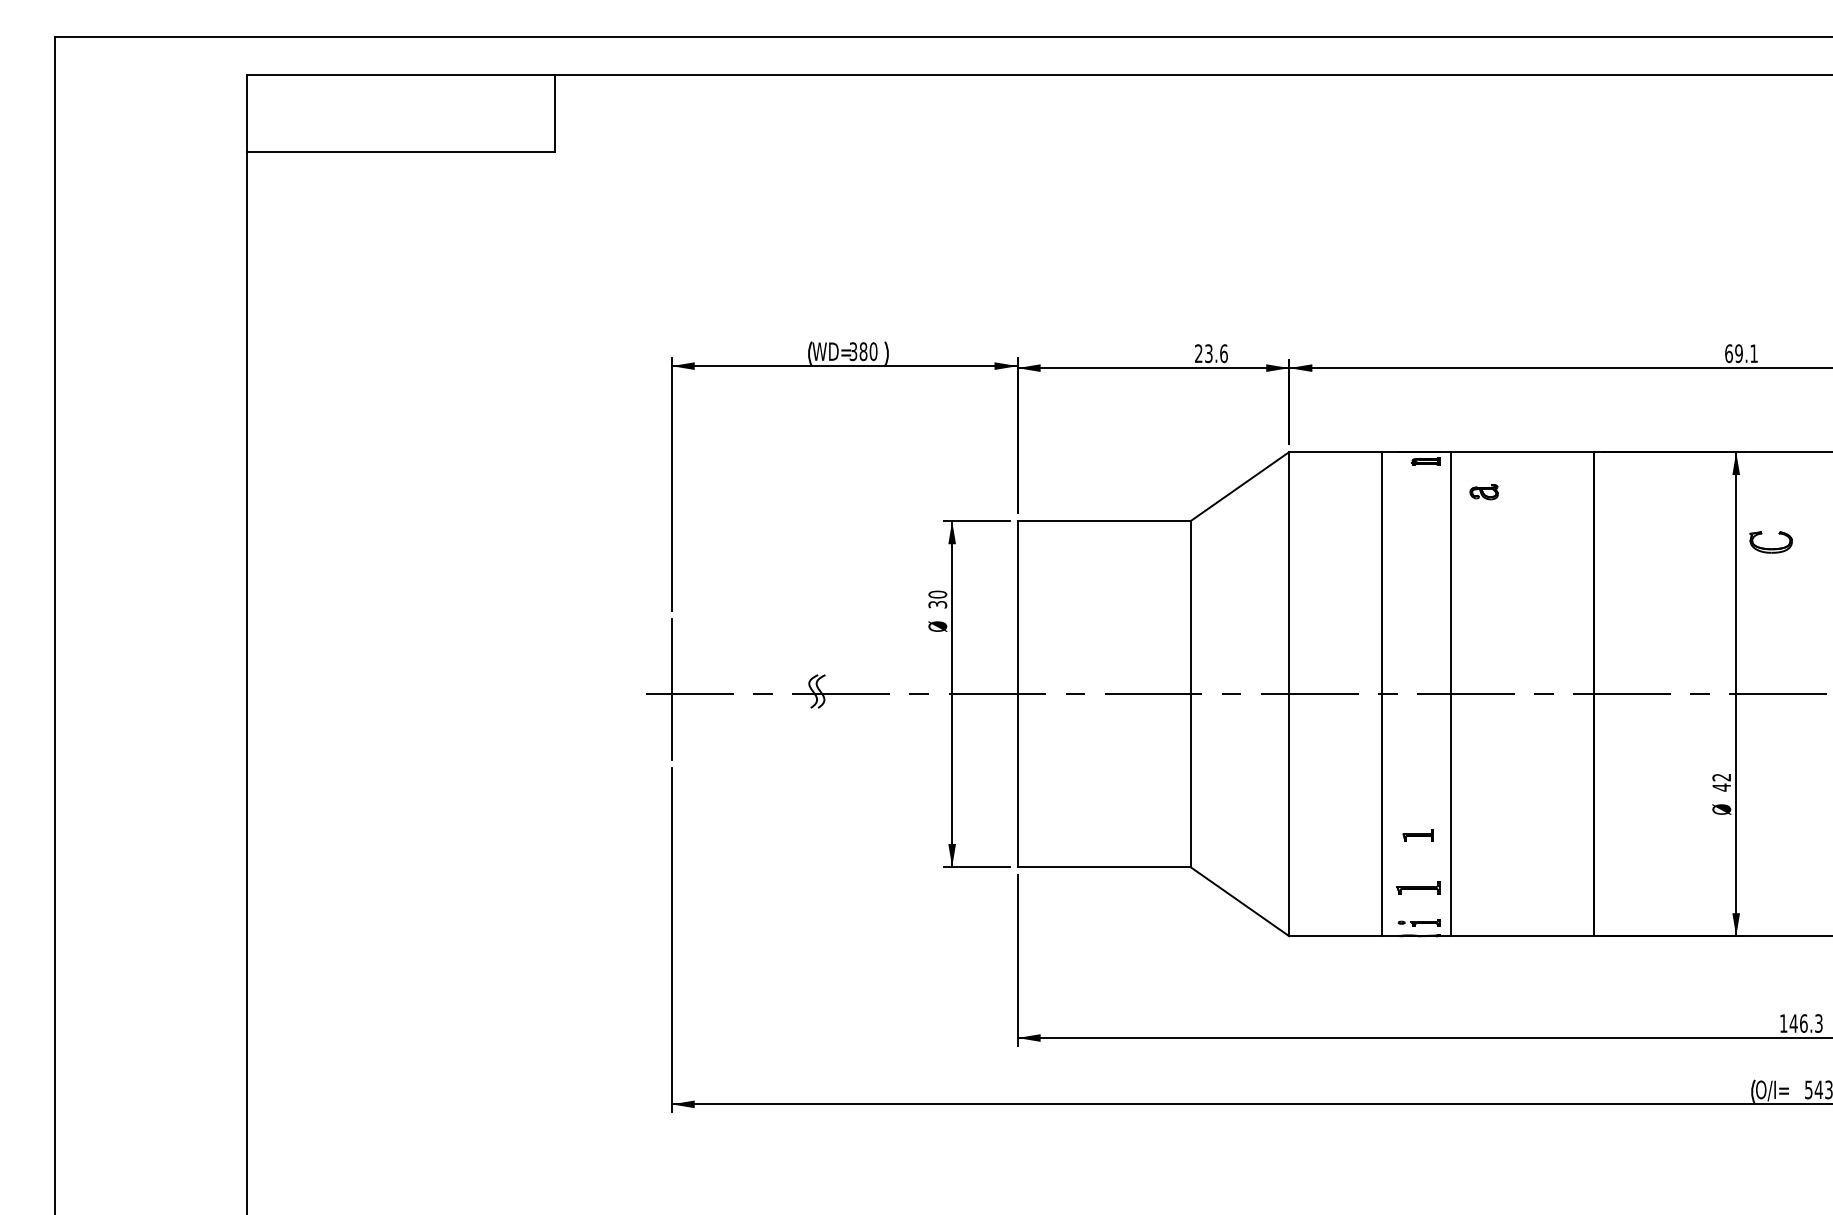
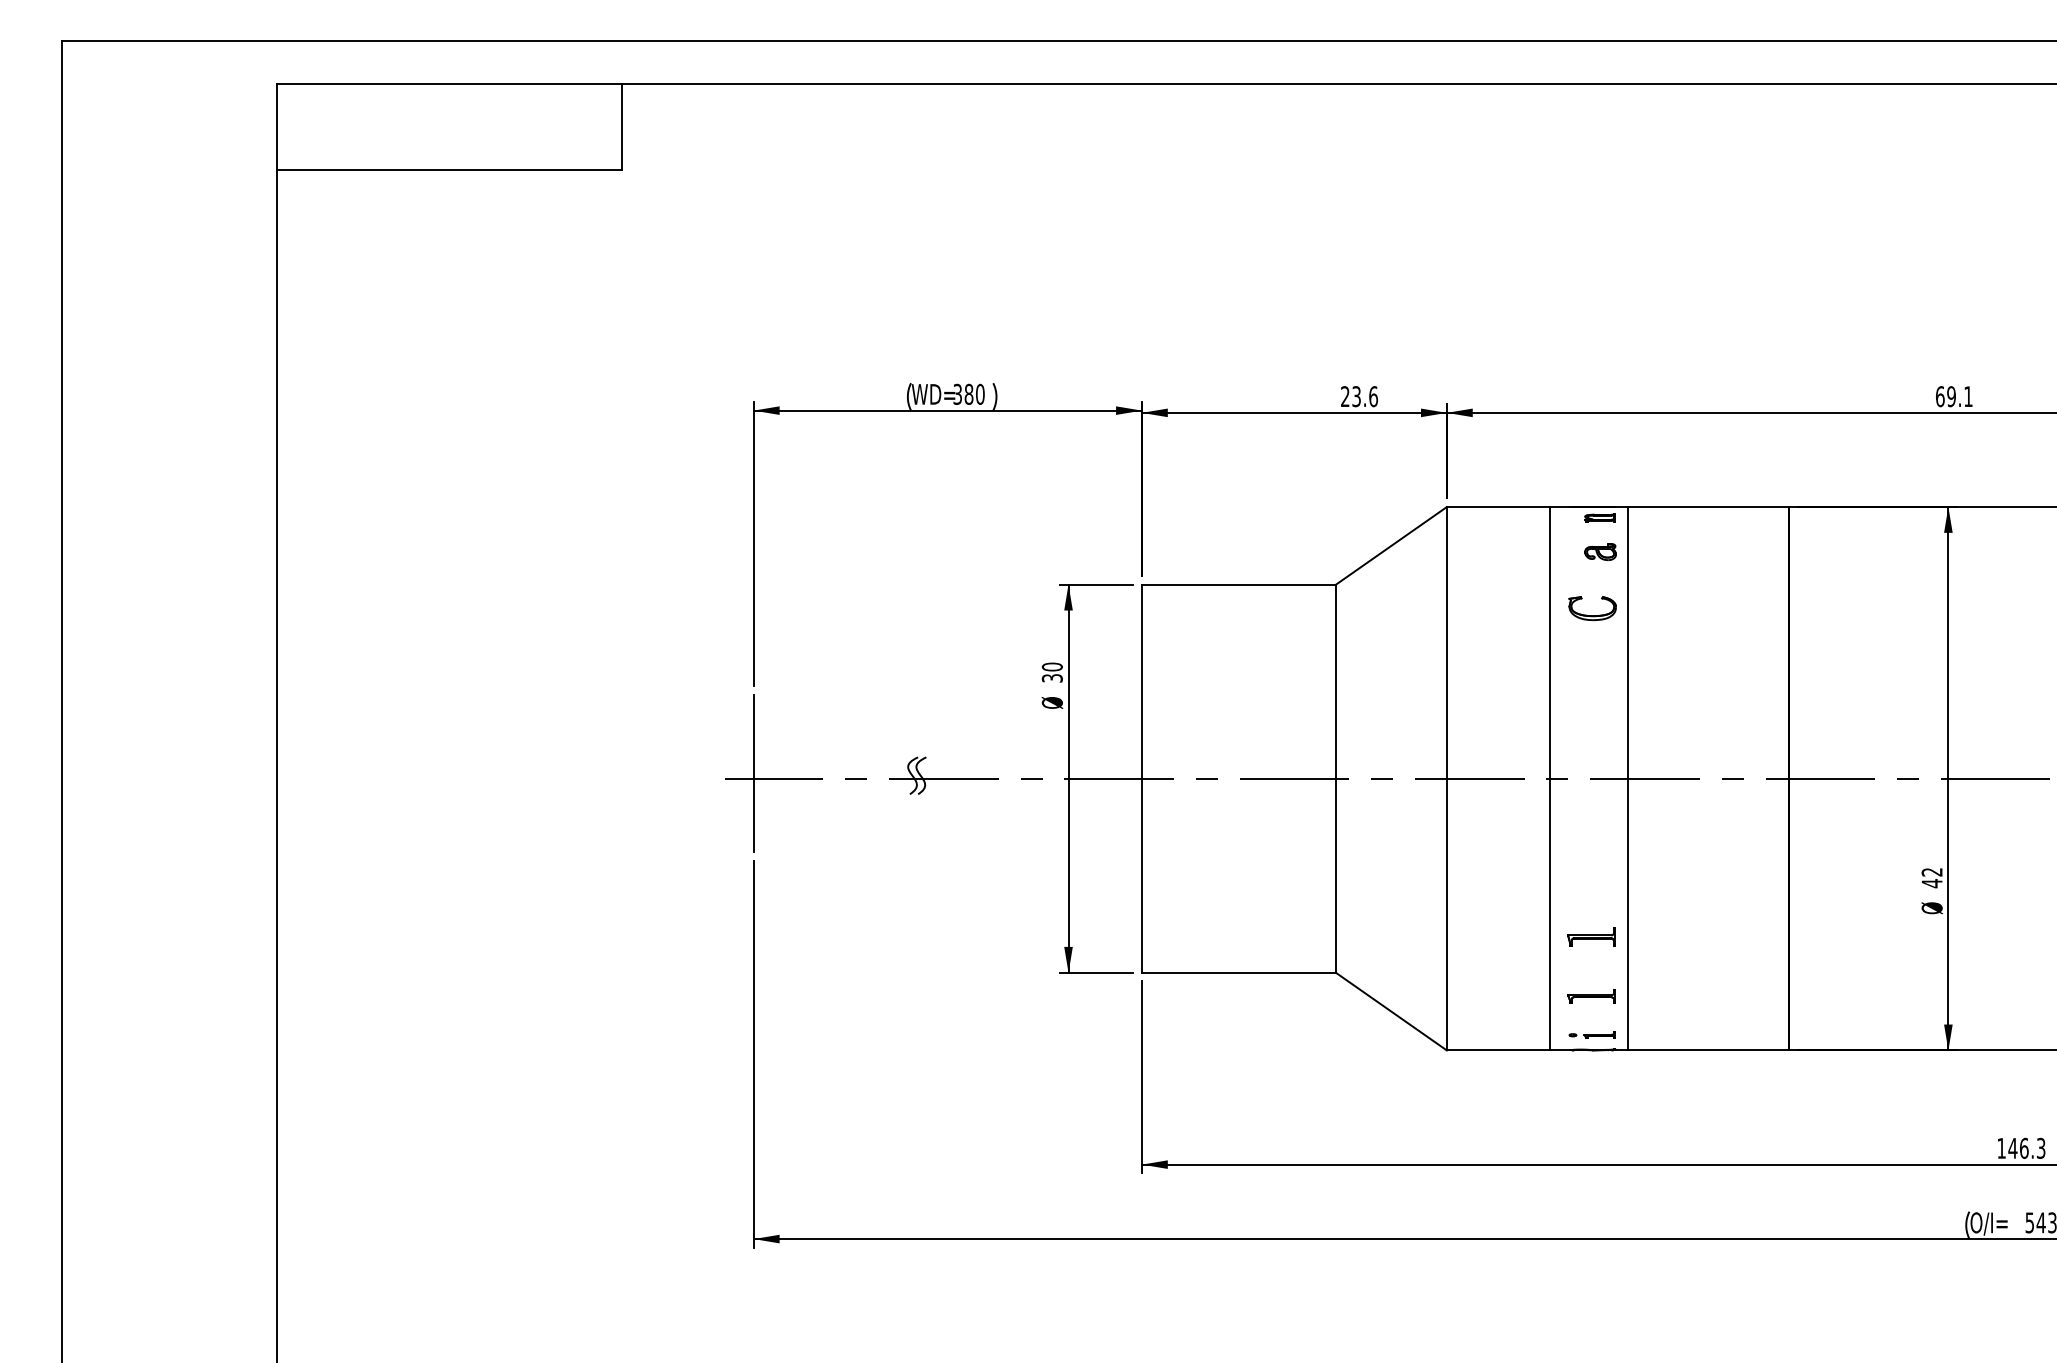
part: (1484, 492) -> (1600, 552), moved
part: (1771, 548) -> (1592, 615), moved
part: (1418, 834) -> (1591, 936), size x1.43

